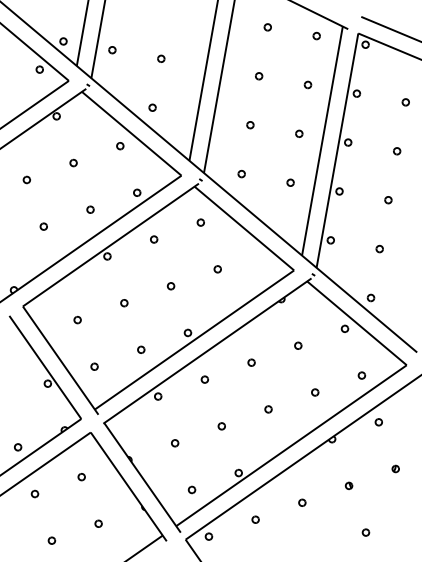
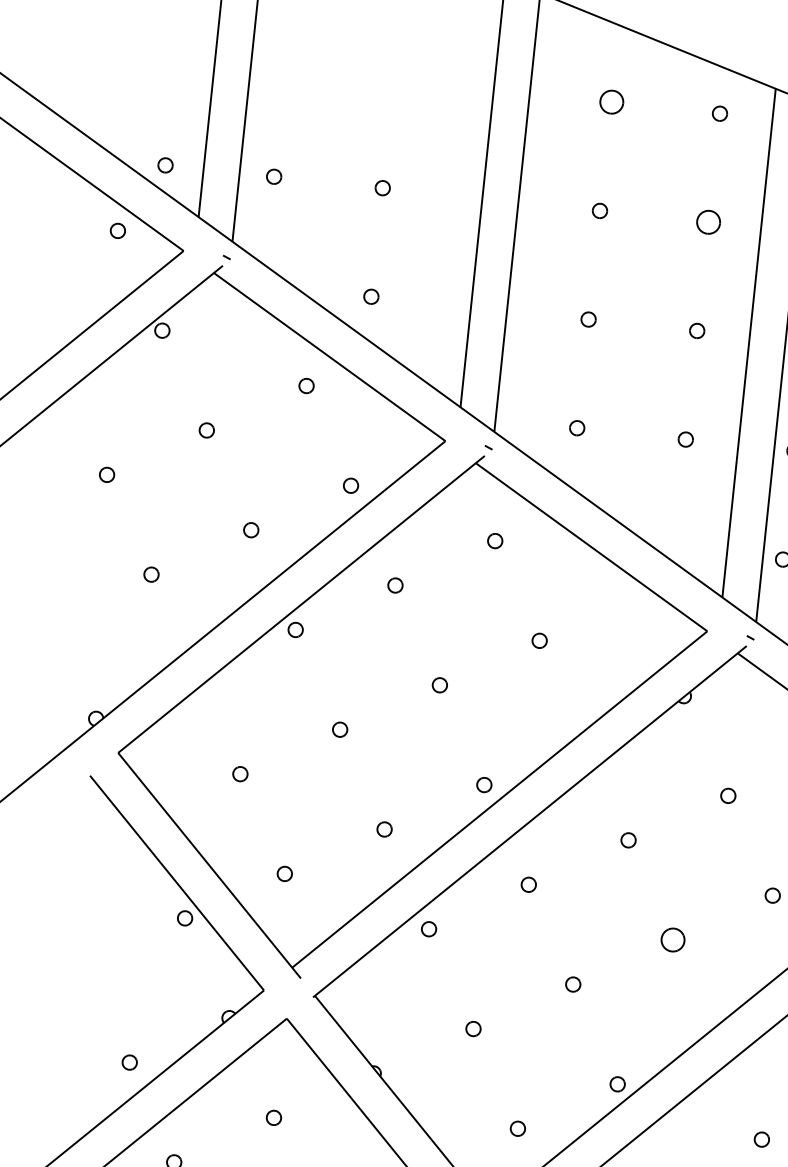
part: (267, 27) -> (610, 102), size x1.6
part: (307, 84) -> (707, 221), size x1.6
part: (268, 409) -> (672, 940), size x1.6

